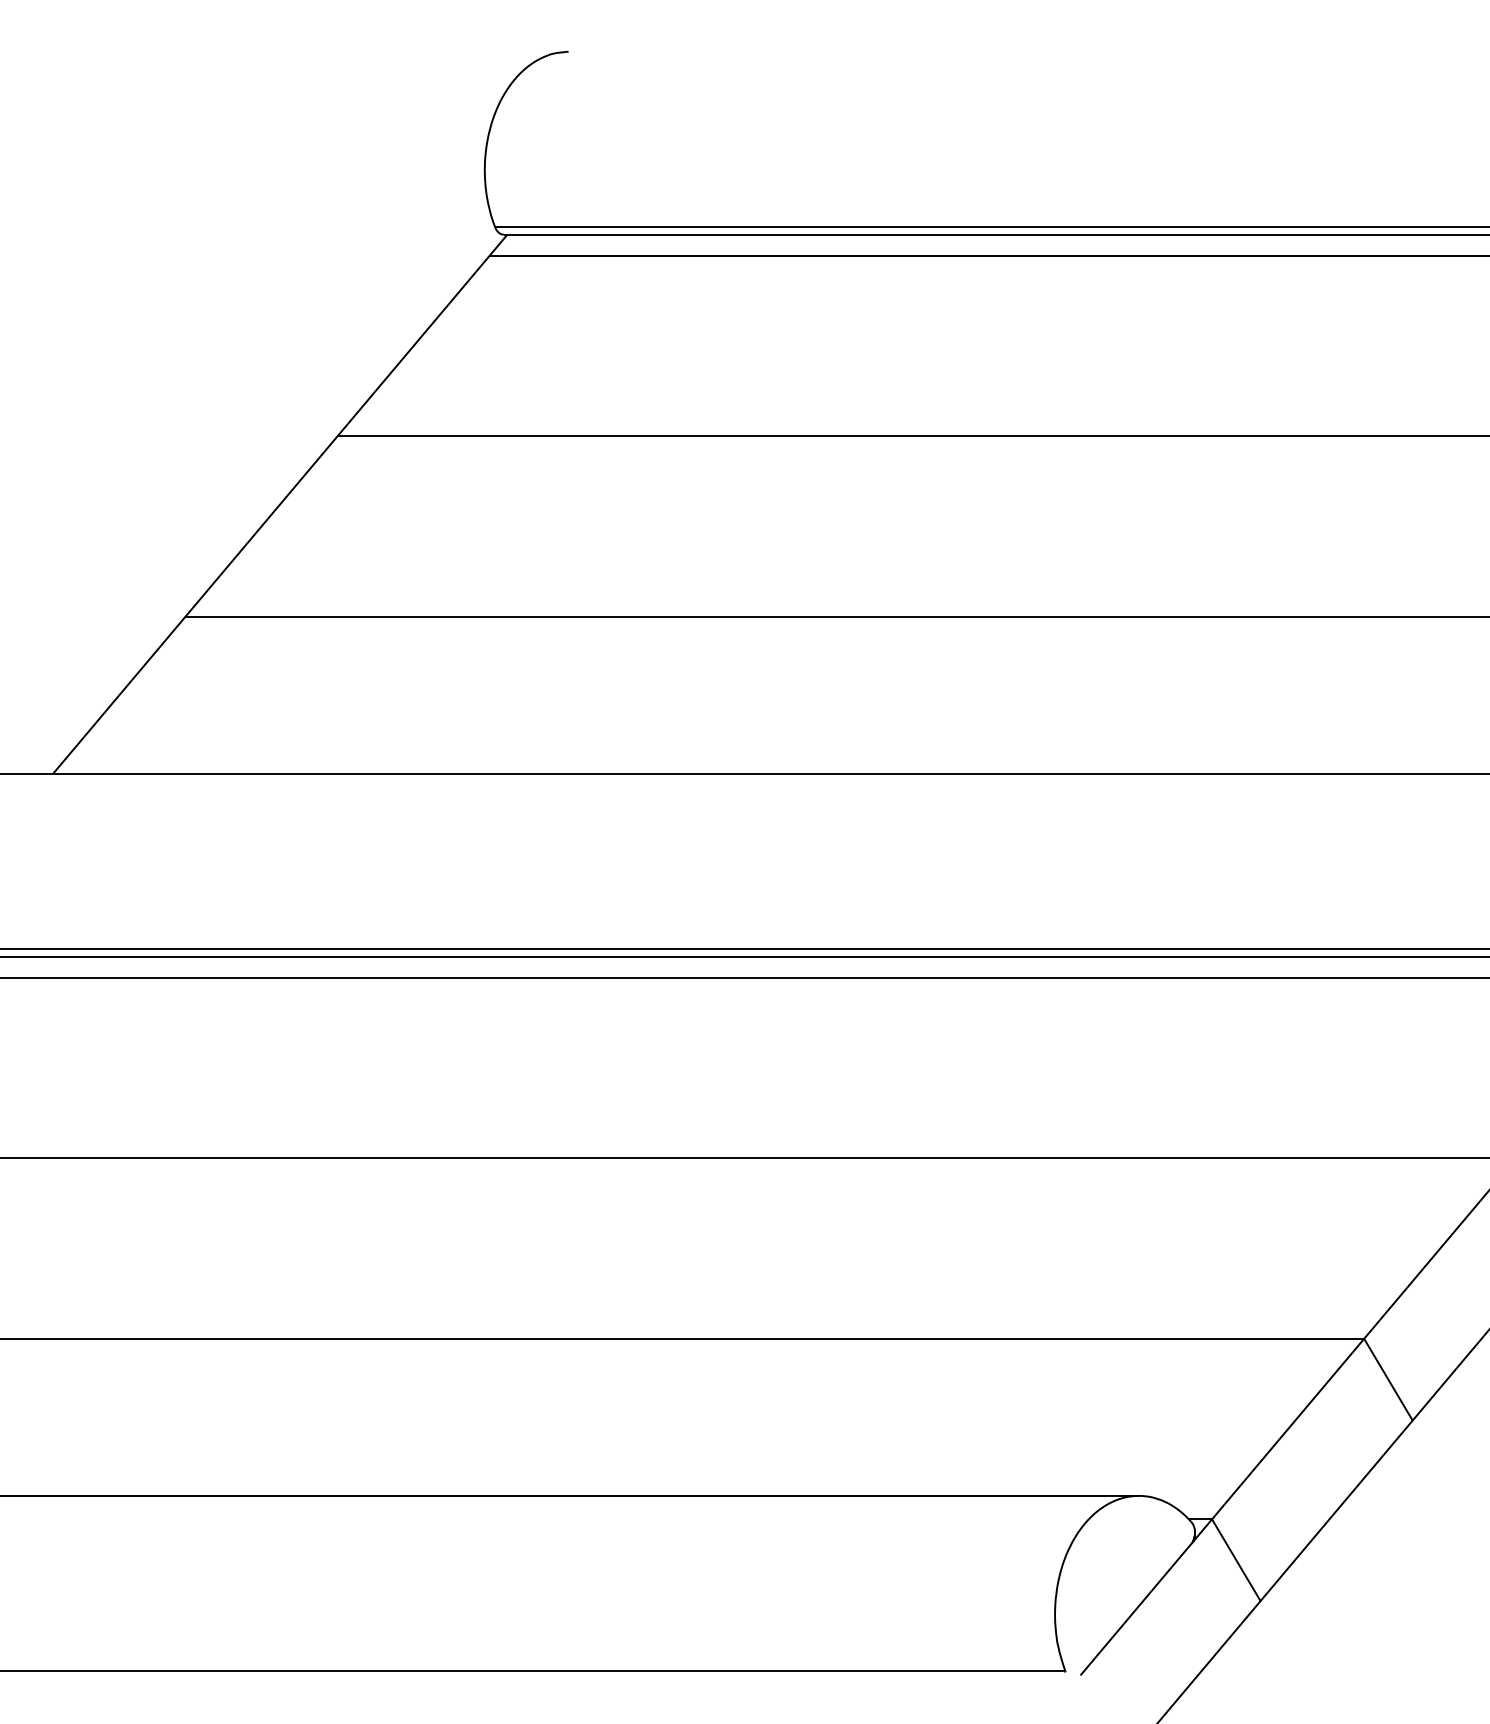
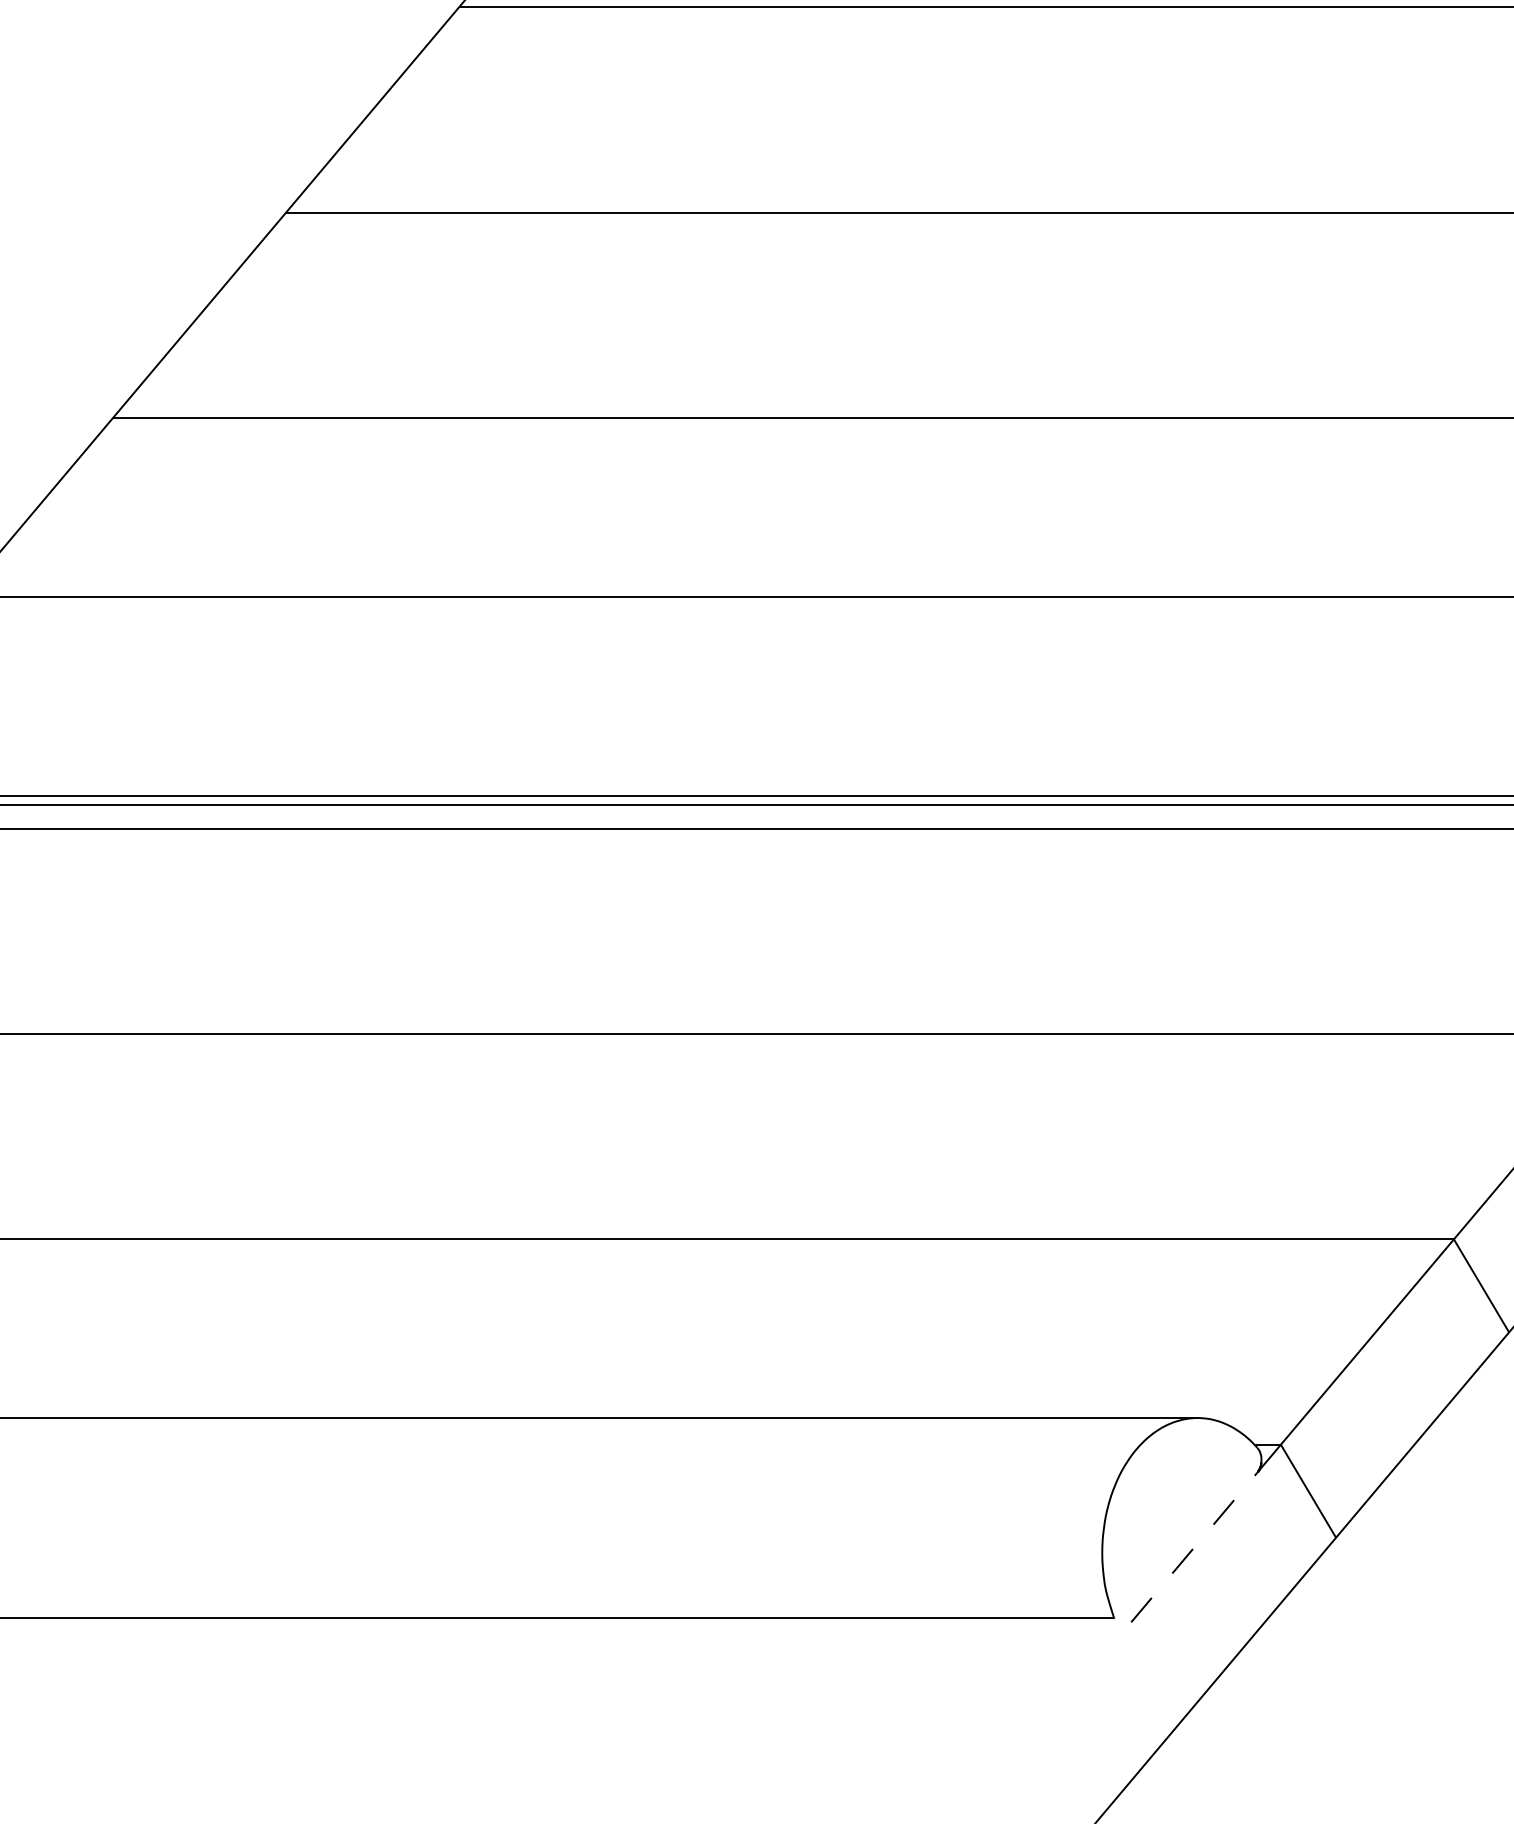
line: (1136, 1609) -> (1194, 1547), solid -> dashed

